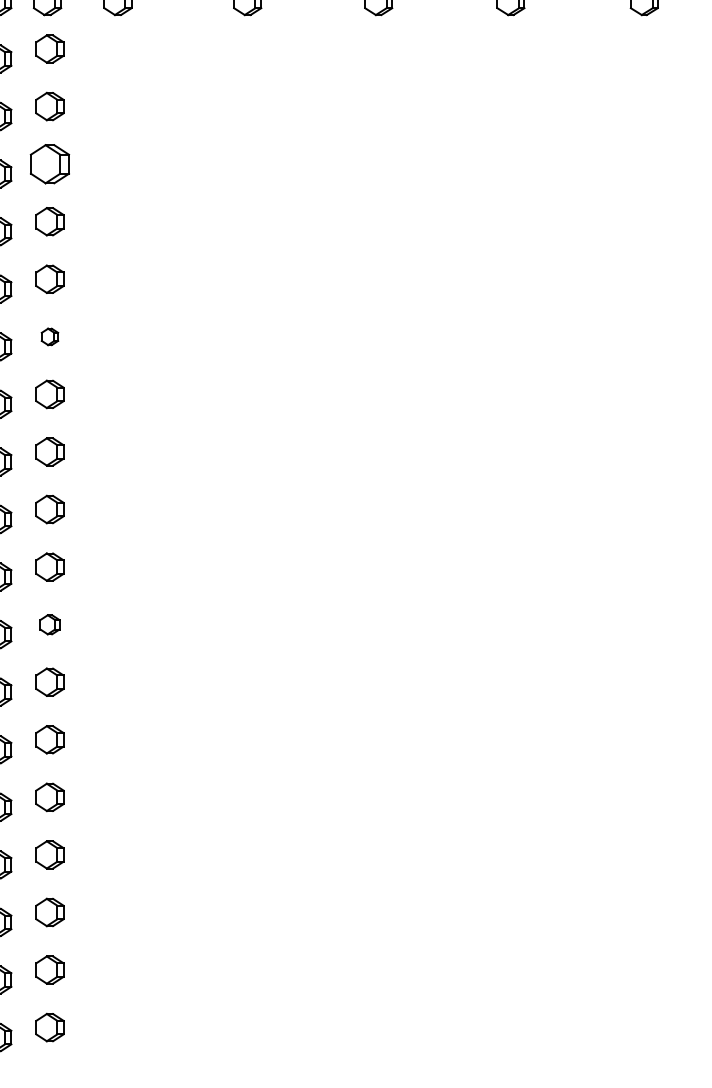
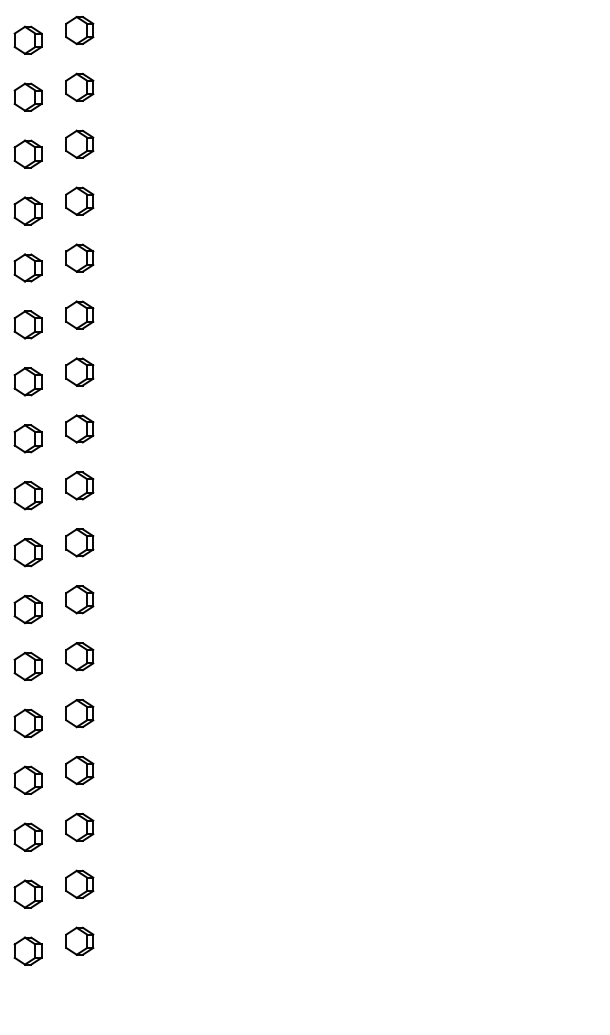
part: (49, 163) -> (79, 86), size x0.71
part: (49, 336) -> (79, 257), size x1.67
part: (49, 624) -> (79, 542), size x1.43

